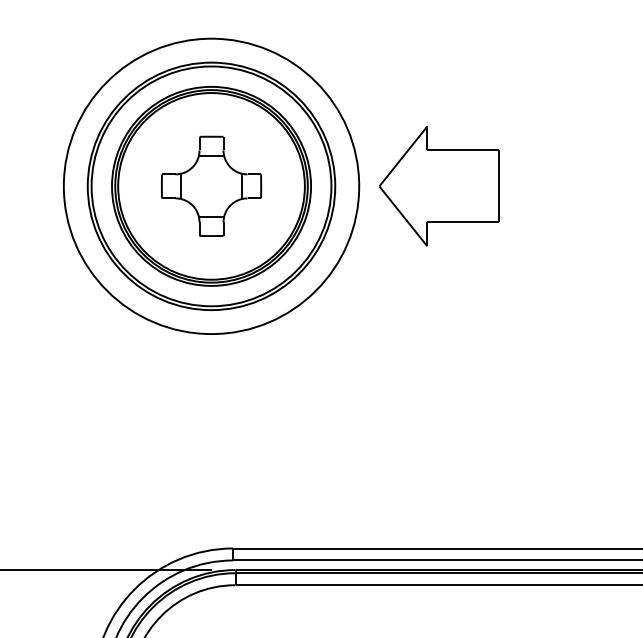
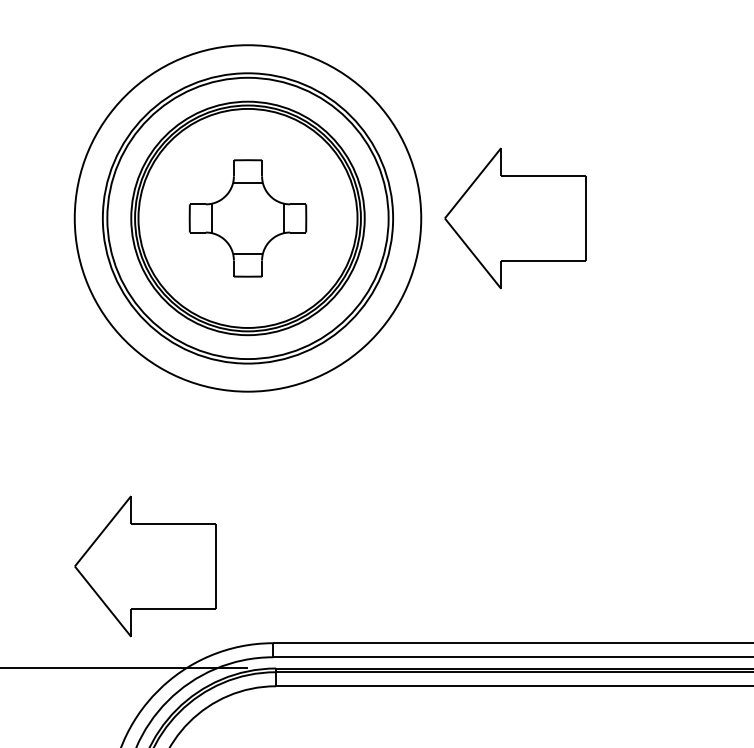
part: (124, 483) -> (145, 566), added

